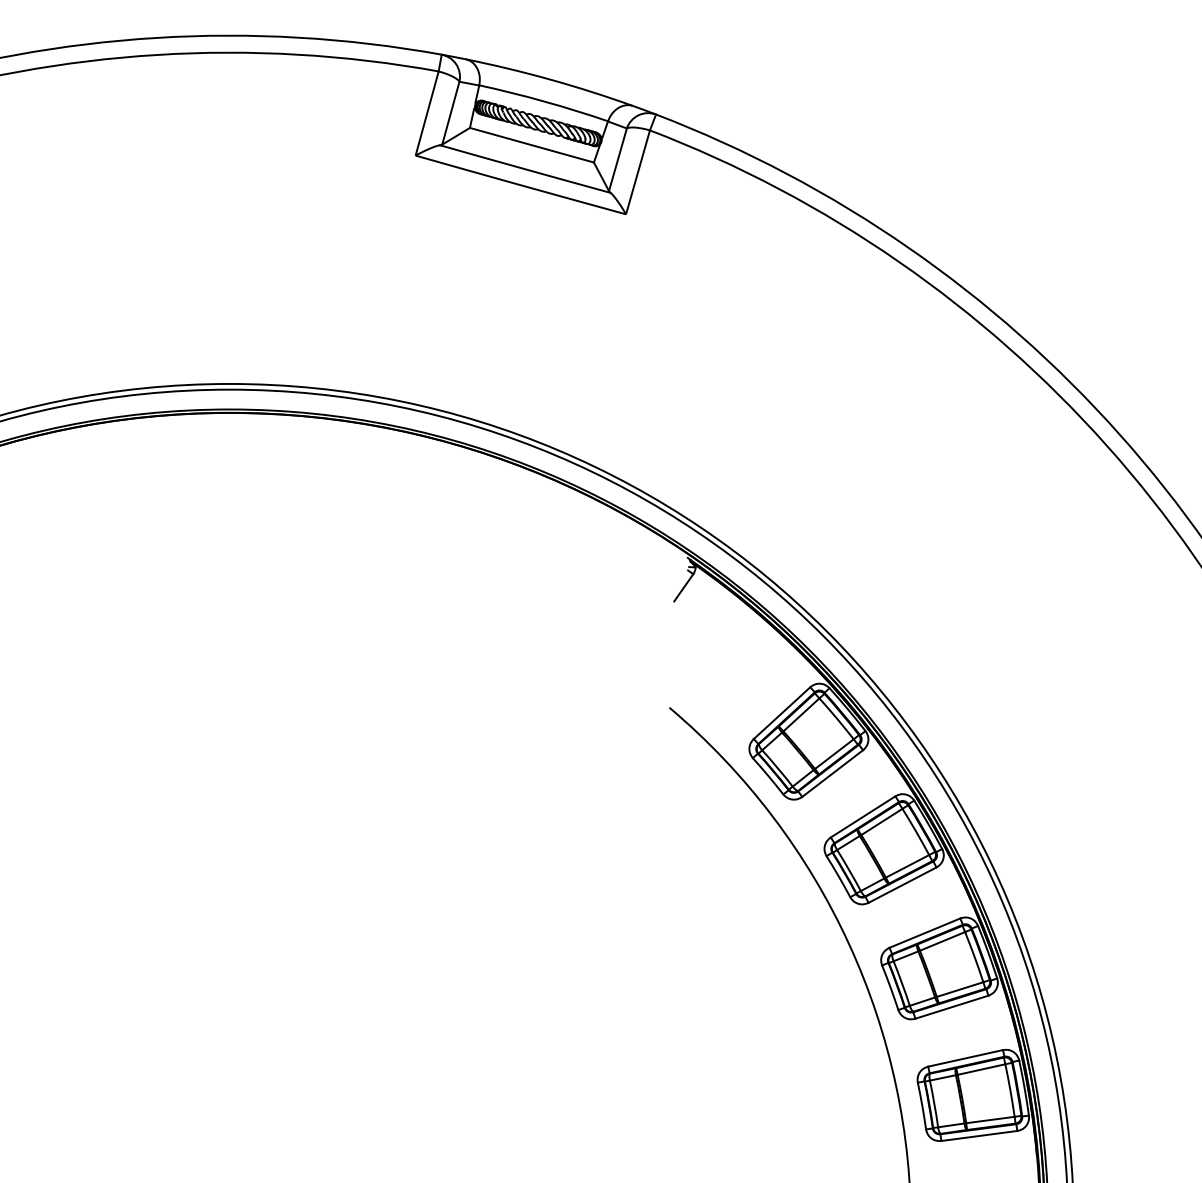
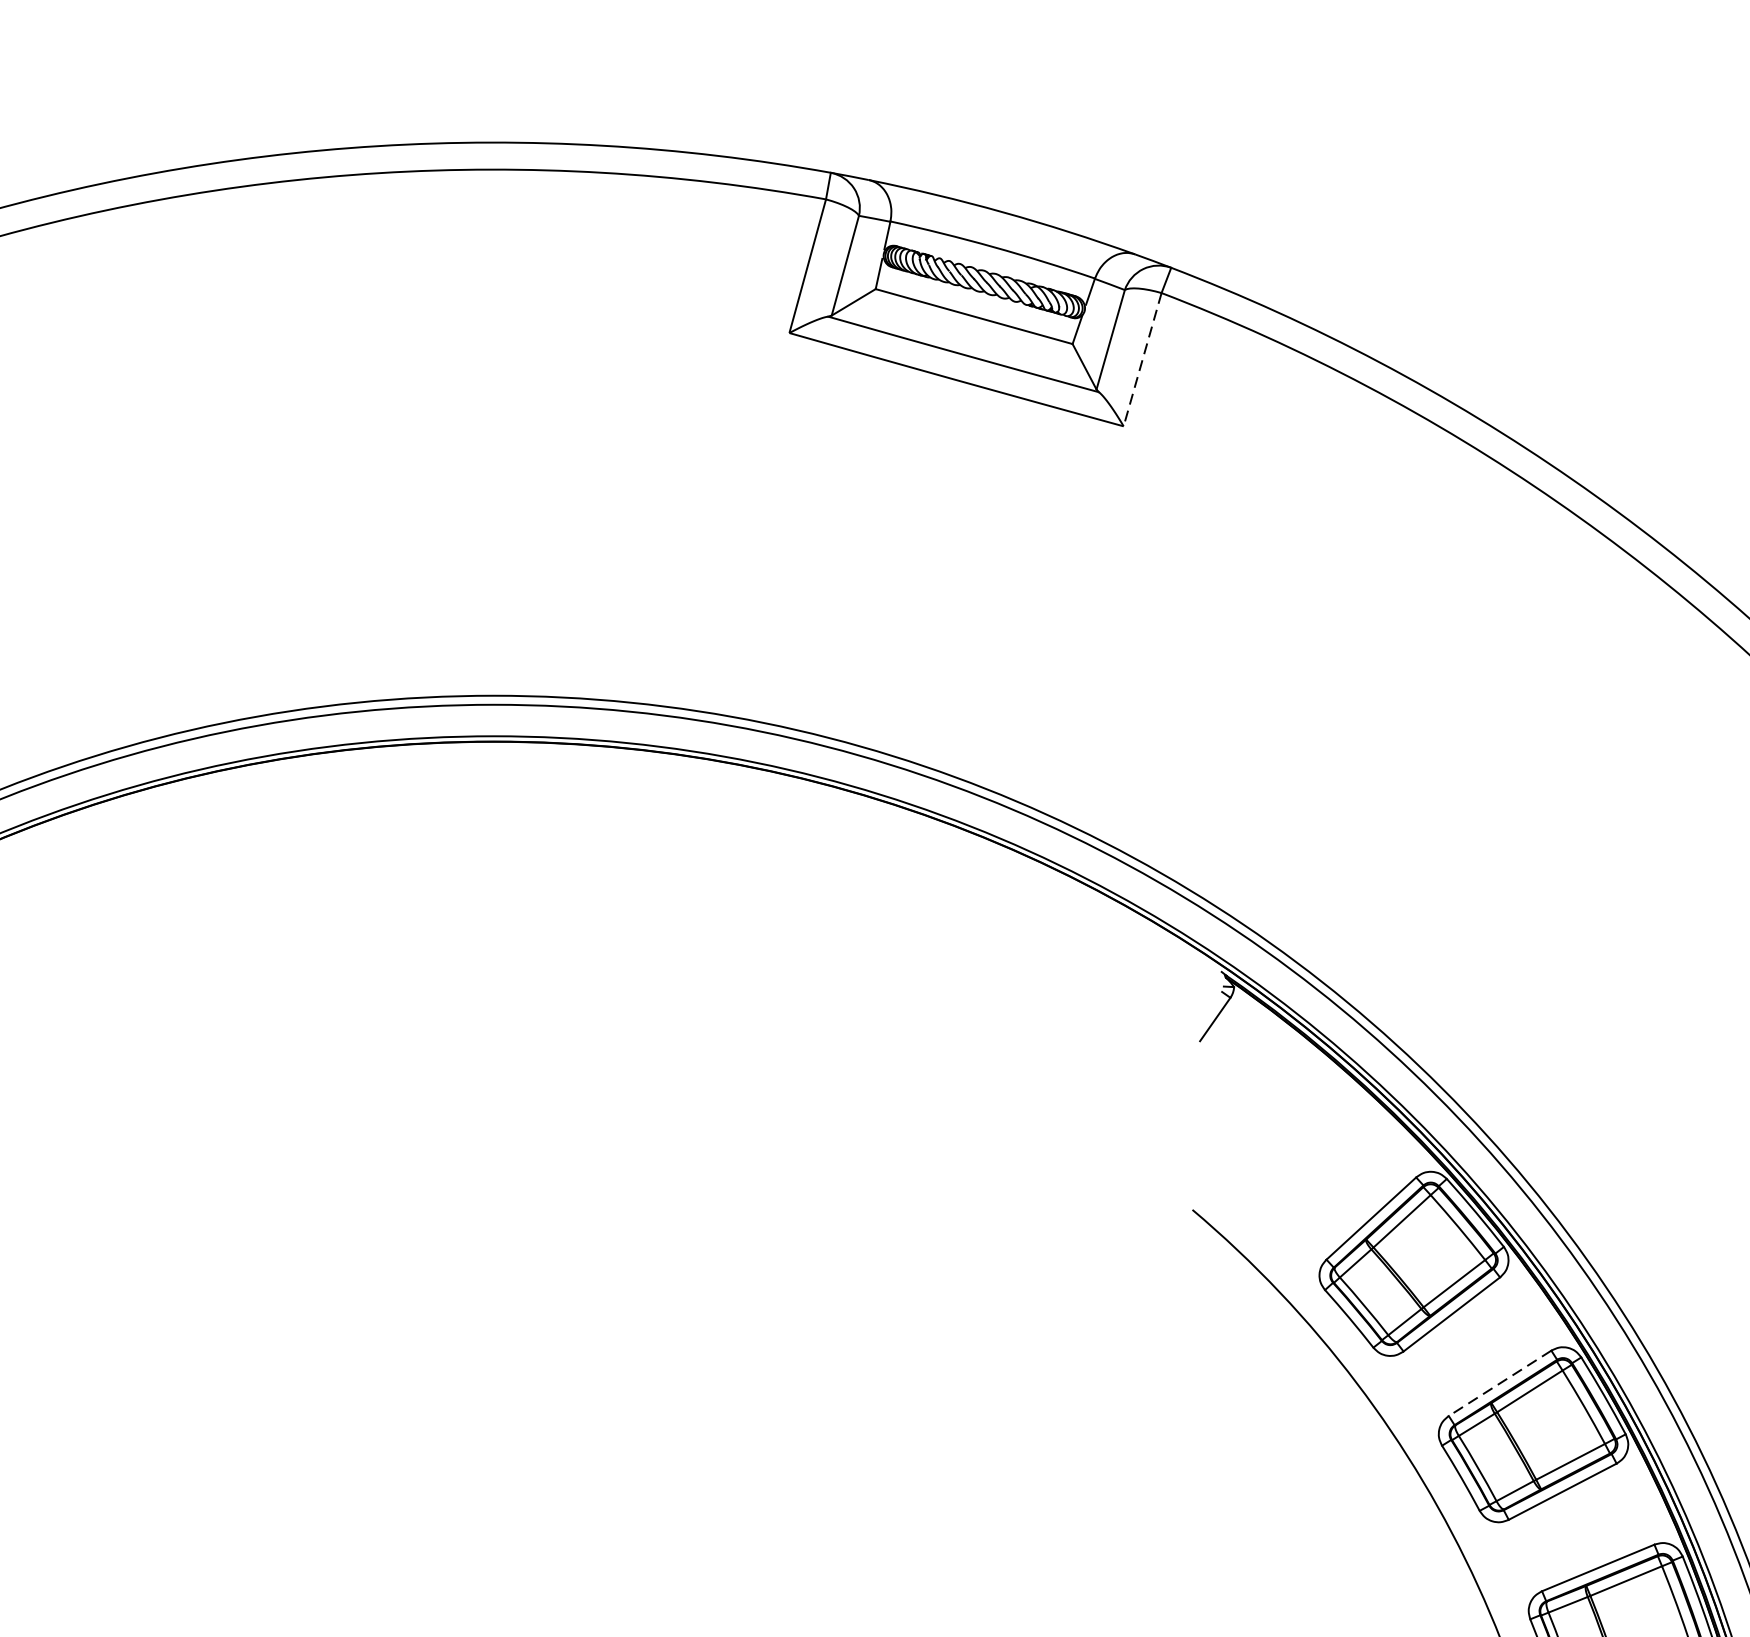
line: (637, 172) -> (1141, 359), solid -> dashed
line: (862, 817) -> (1499, 1384), solid -> dashed

